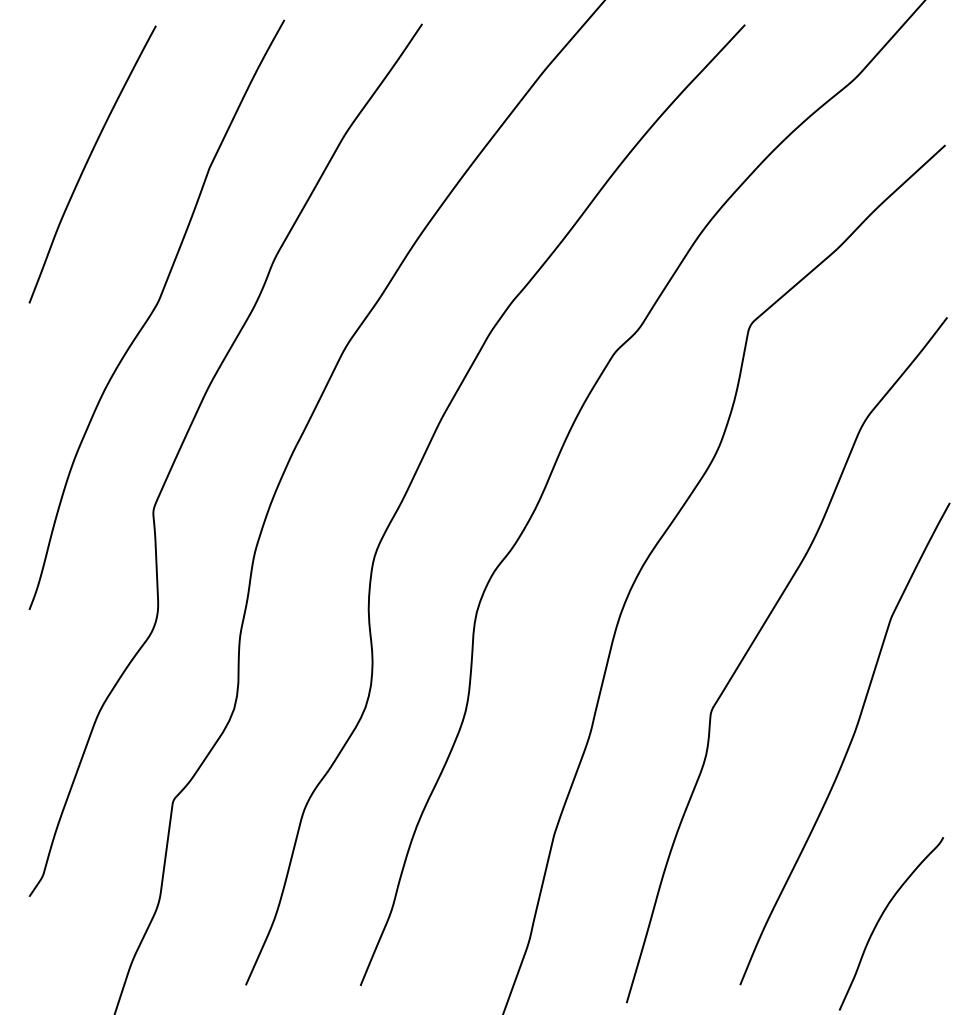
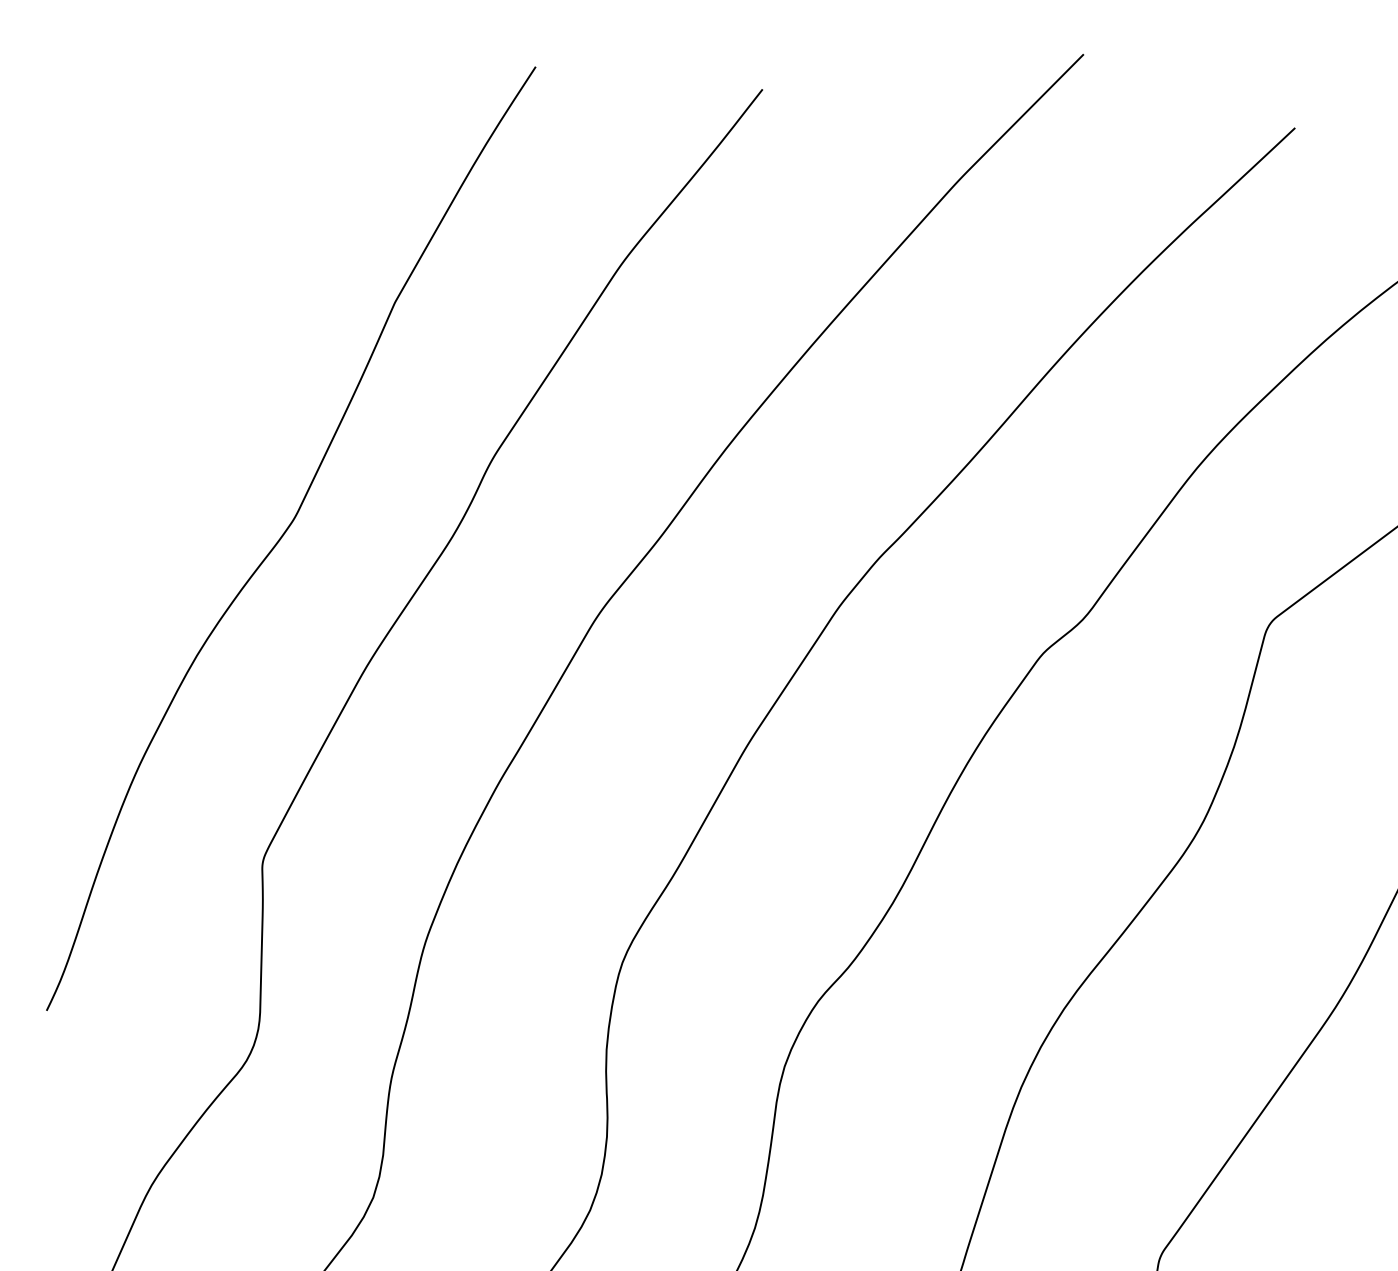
curve: (88, 161) -> (196, 277), removed

